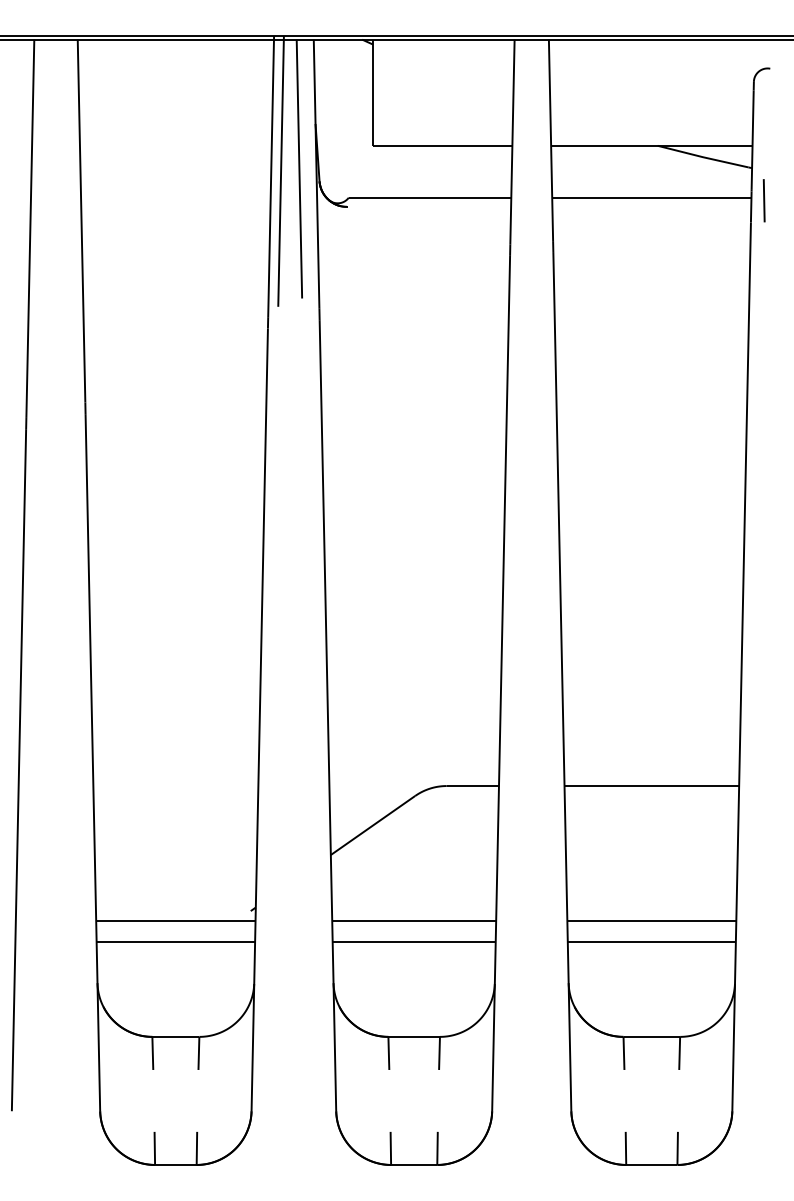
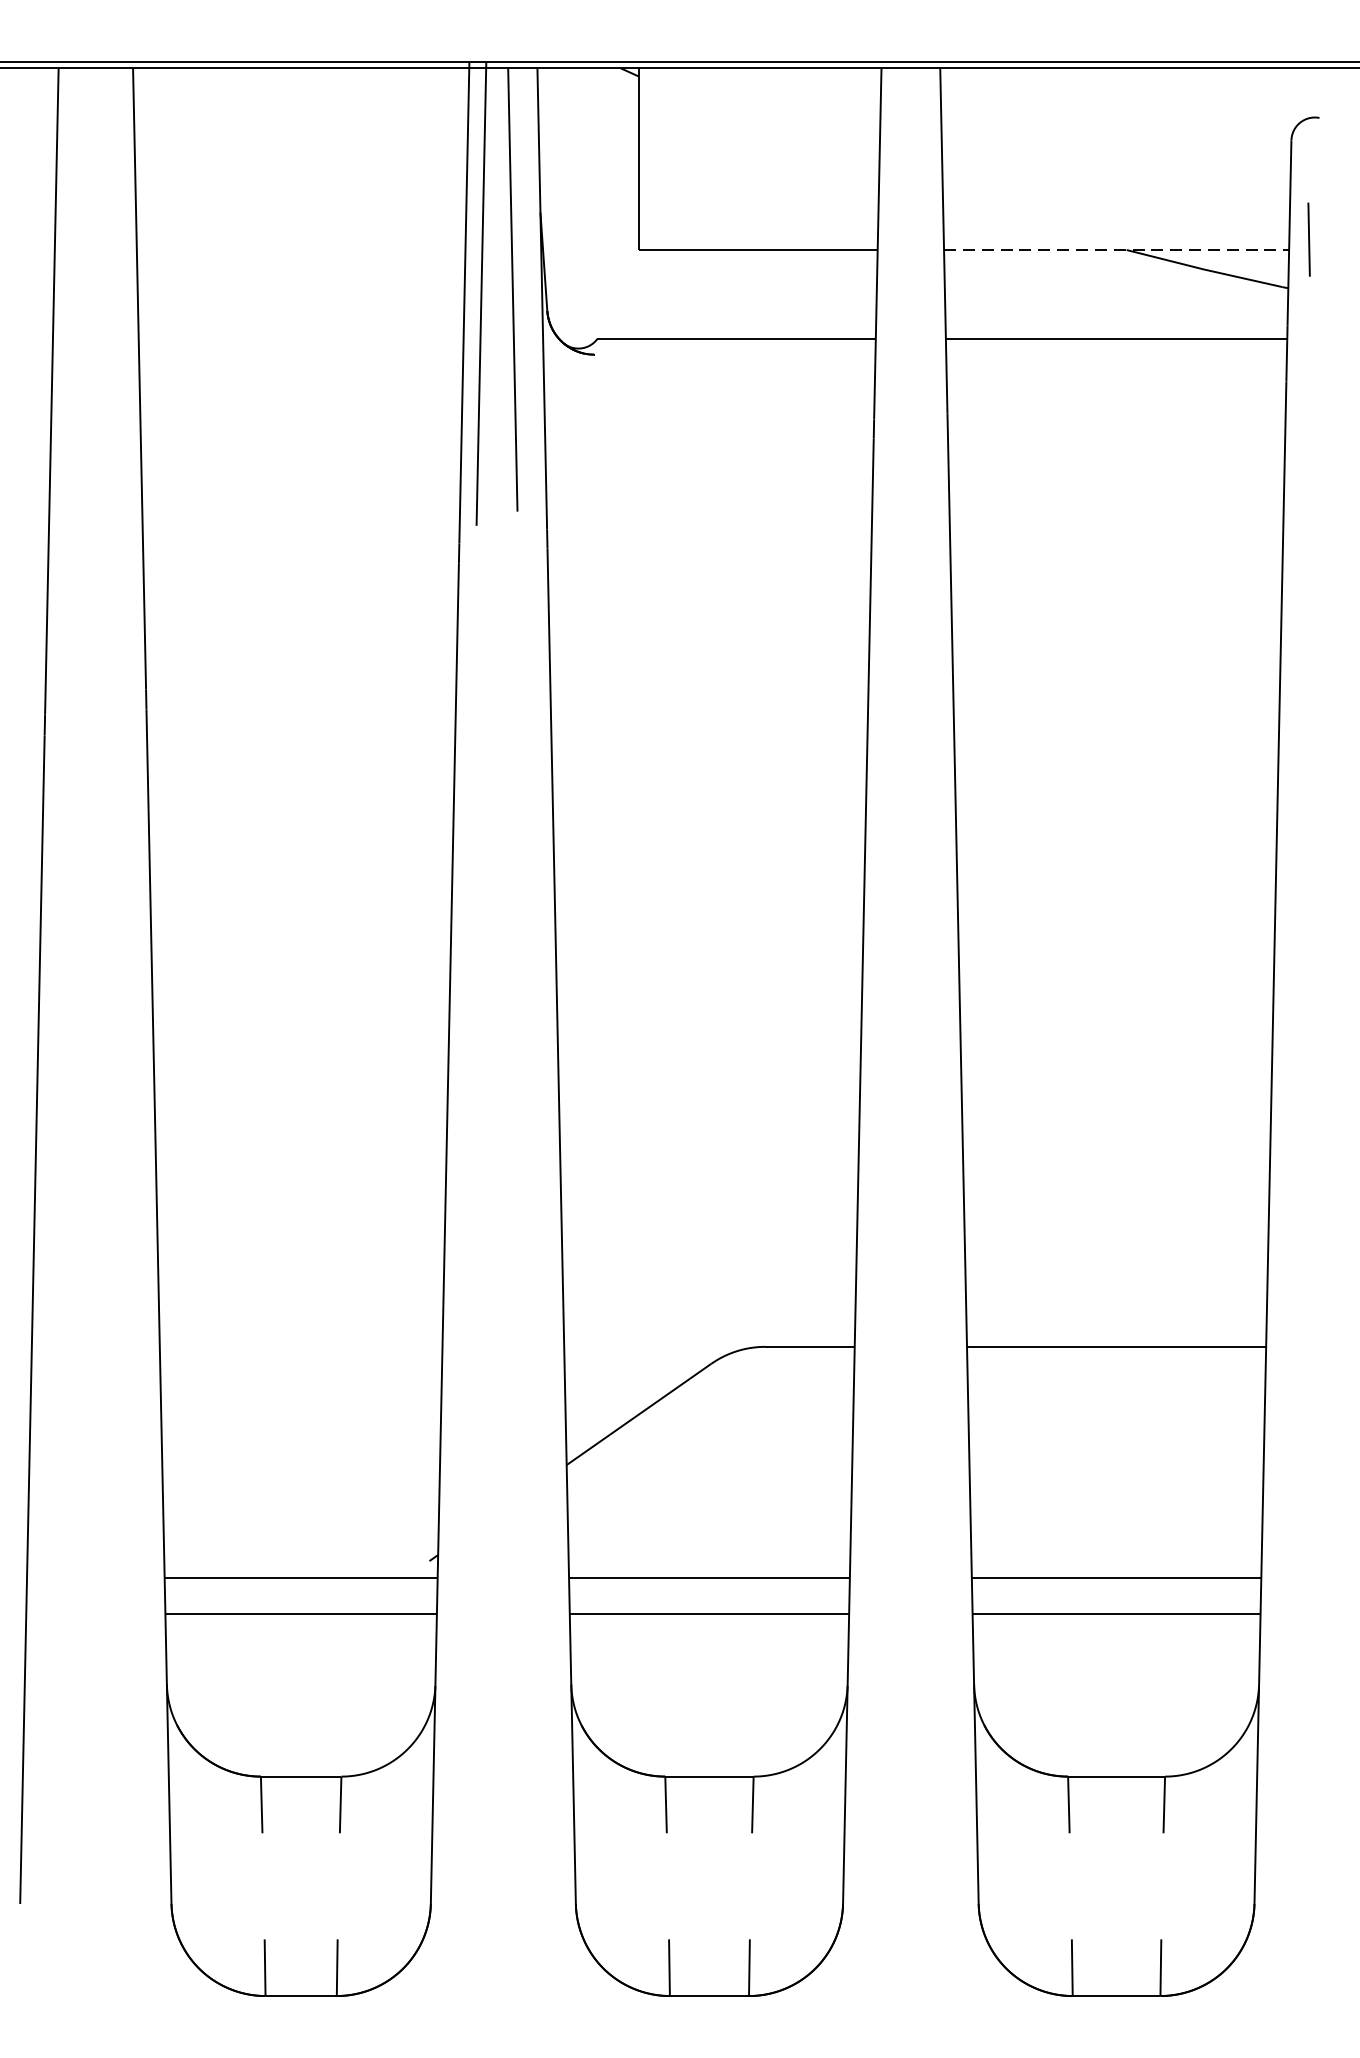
line: (651, 145) -> (1116, 249), solid -> dashed
line: (763, 200) -> (1307, 239), moved

